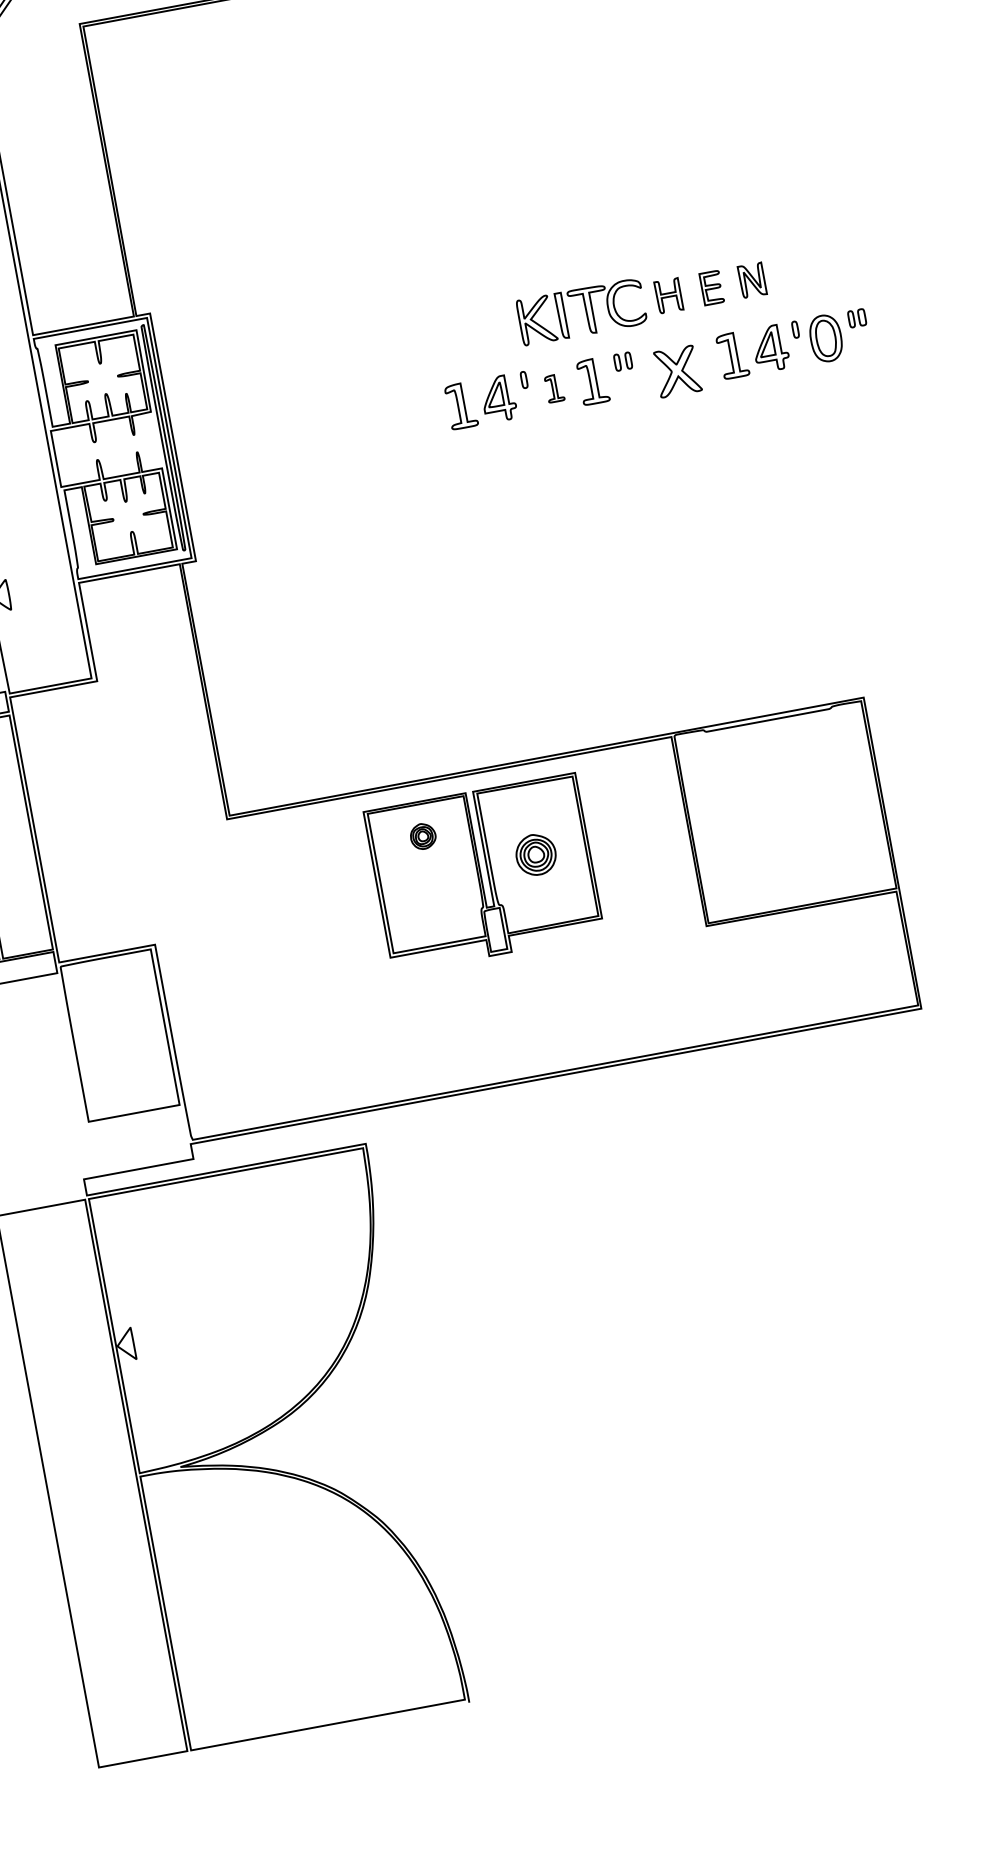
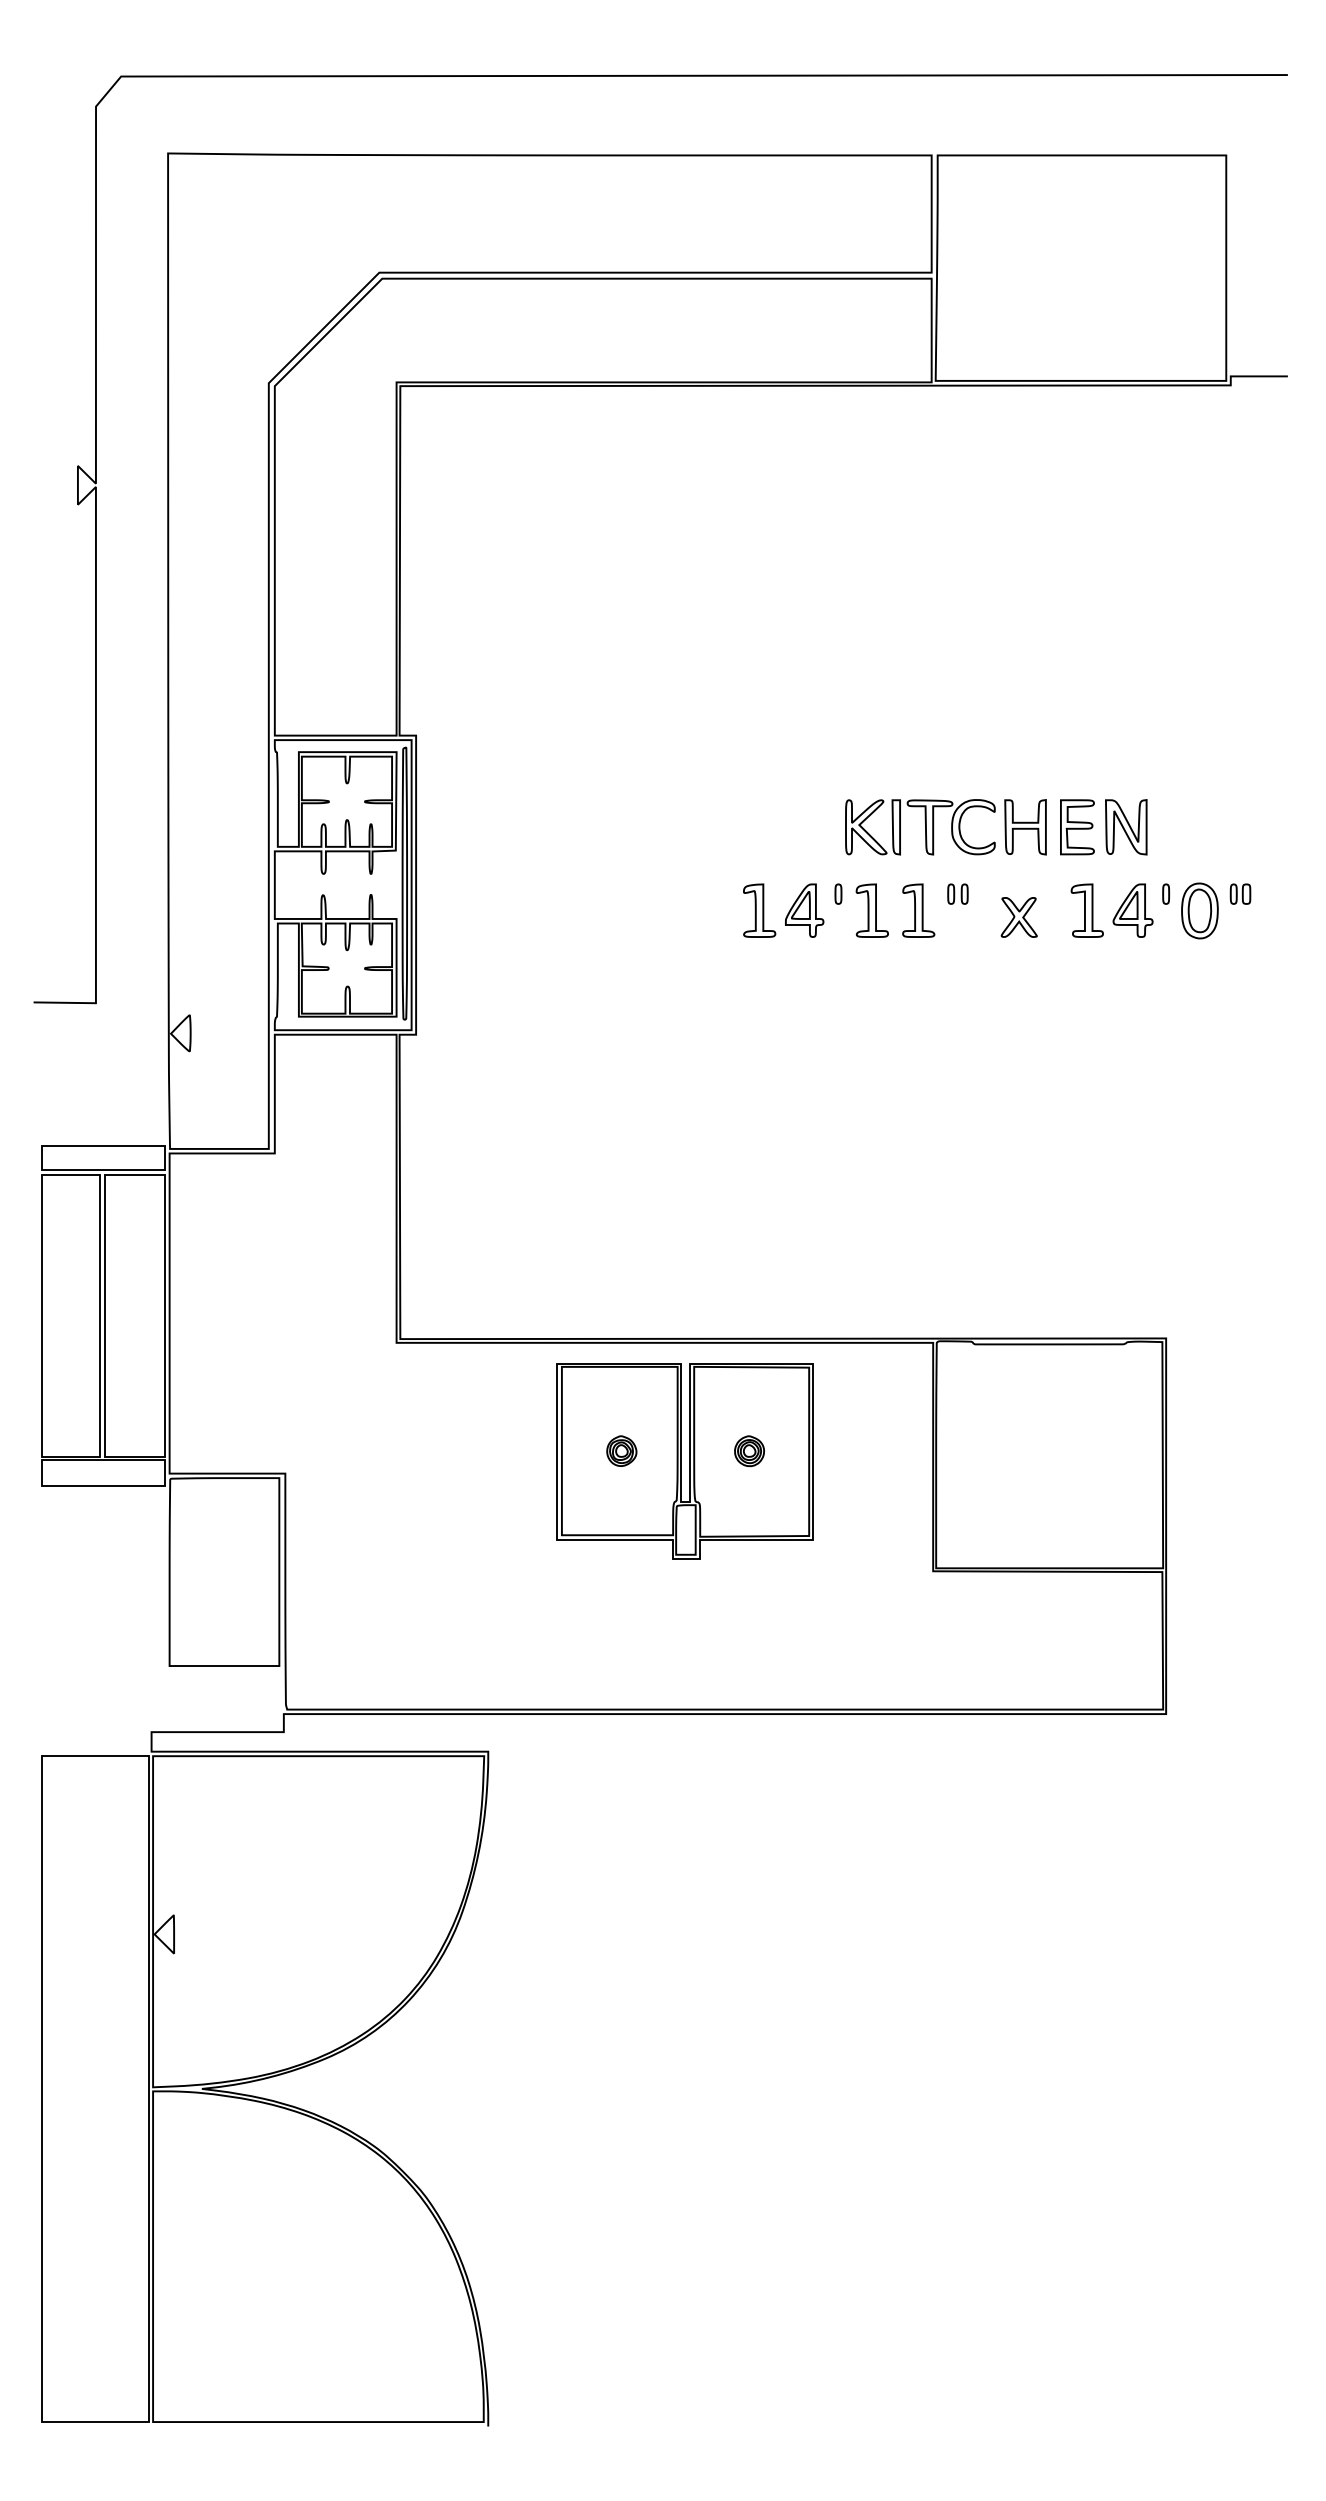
part: (752, 280) -> (1126, 827), size x1.43
part: (711, 288) -> (1077, 827), size x1.43
part: (668, 296) -> (1025, 827), size x1.43
part: (676, 371) -> (1018, 917), size x0.71
part: (554, 388) -> (871, 910), size x1.67
part: (422, 835) -> (621, 1450), moved
part: (536, 855) -> (749, 1451), size x0.62

